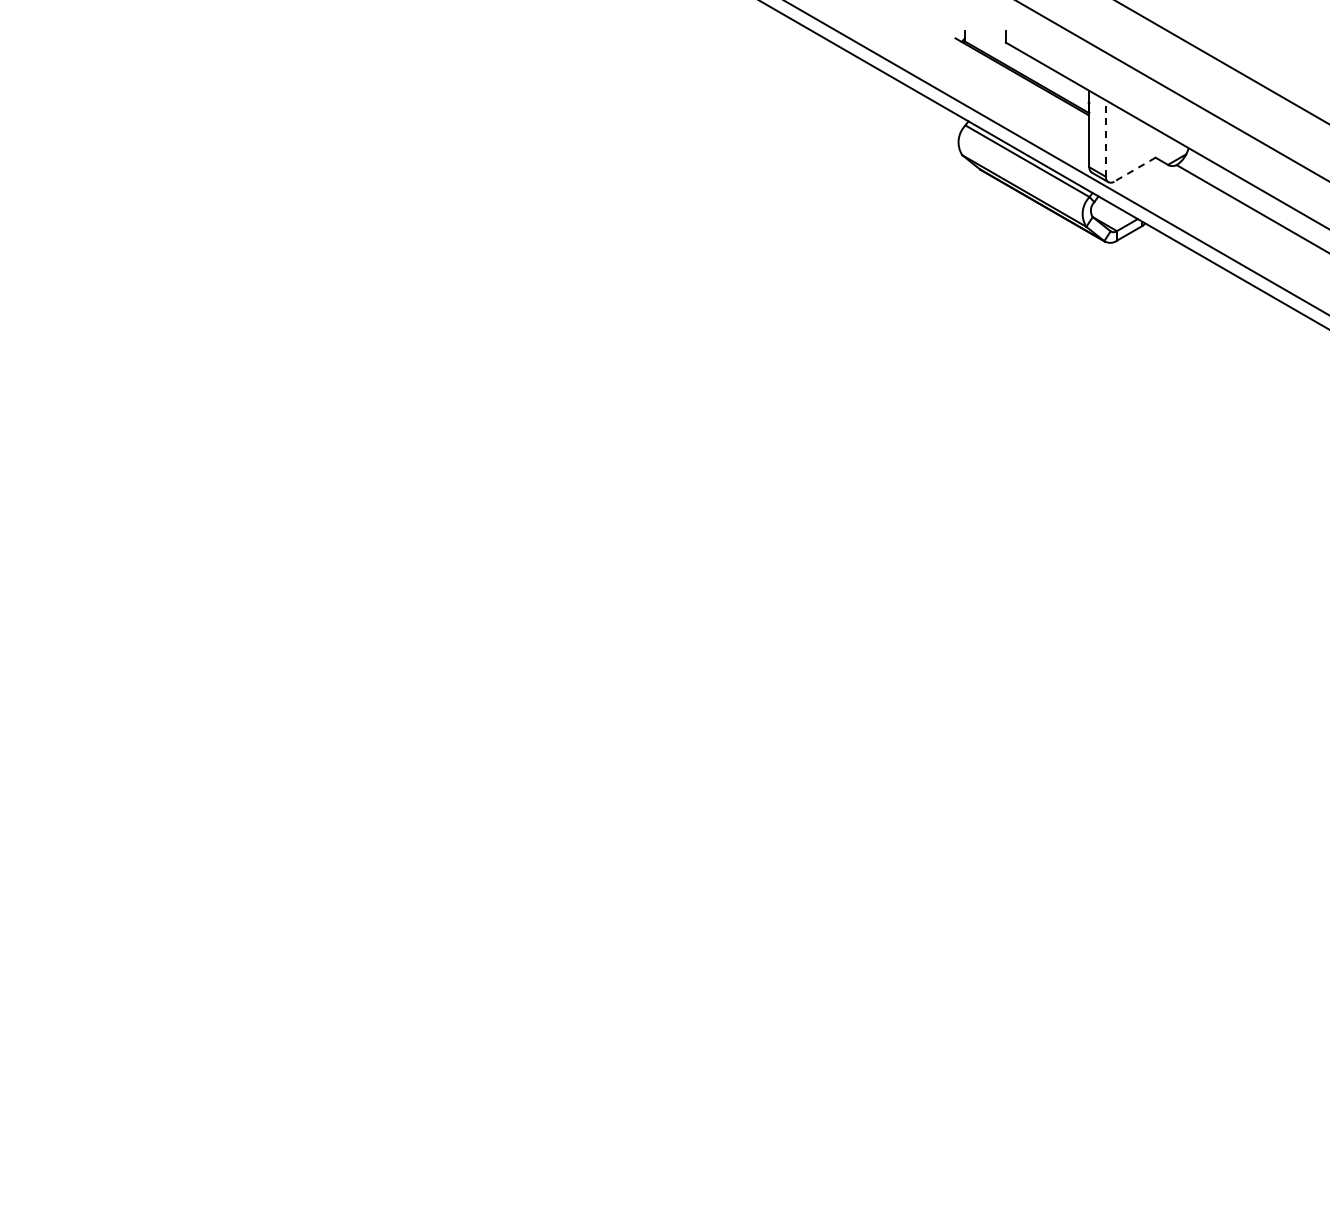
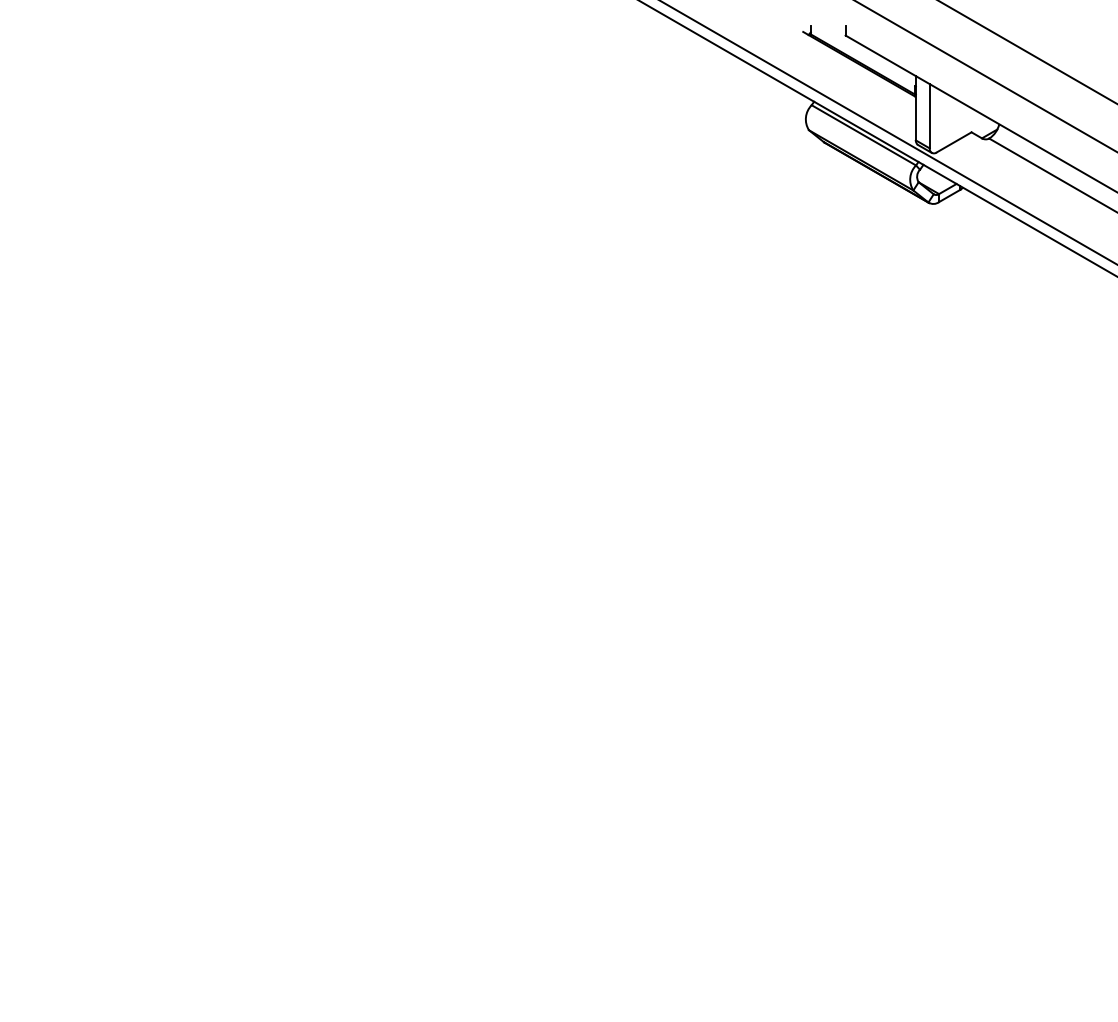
line: (1105, 138) -> (929, 116), dashed -> solid
line: (1134, 169) -> (953, 142), dashed -> solid

